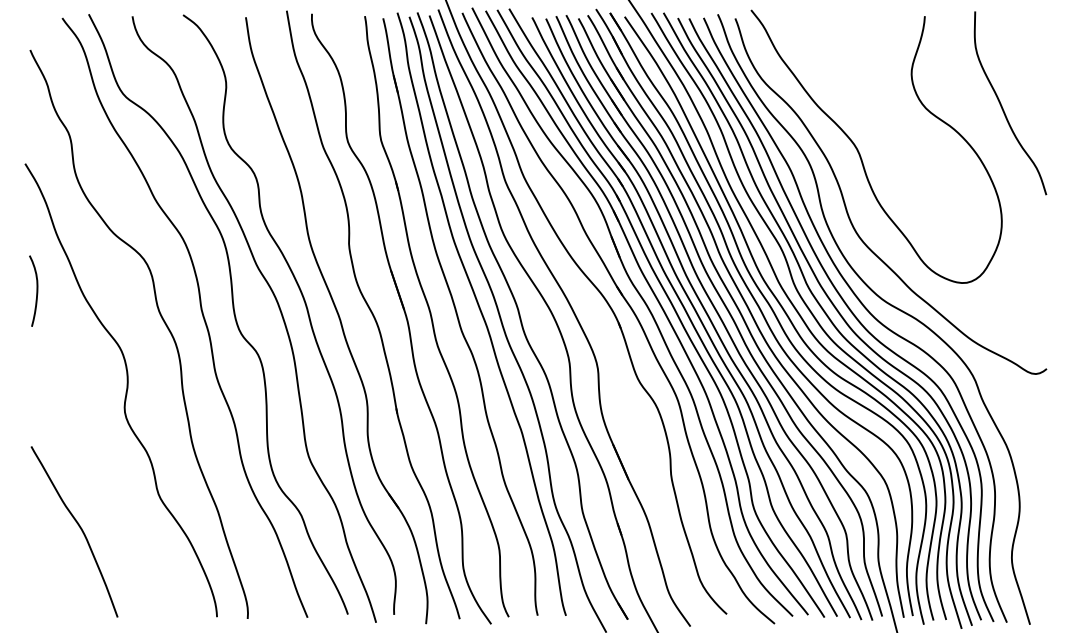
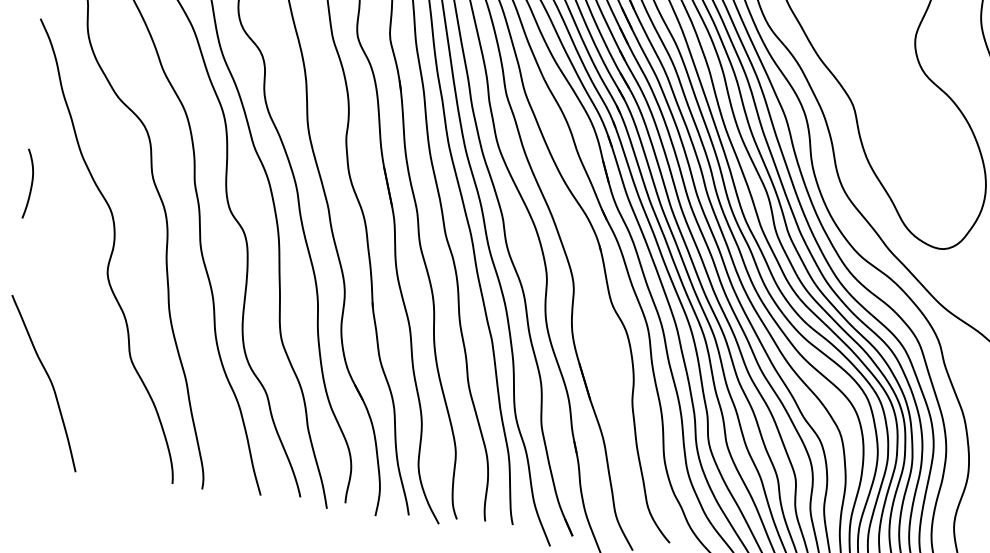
curve: (36, 290) -> (31, 183), moved

